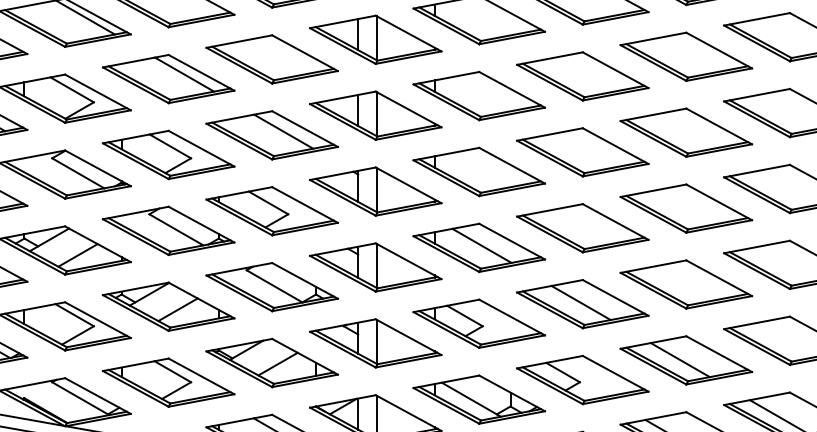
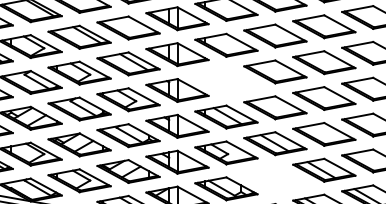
part: (479, 170) -> (226, 80), removed
part: (583, 379) -> (275, 179), removed

